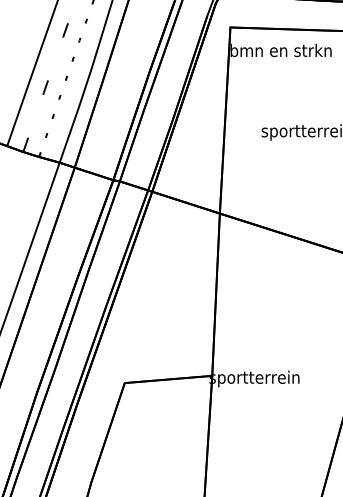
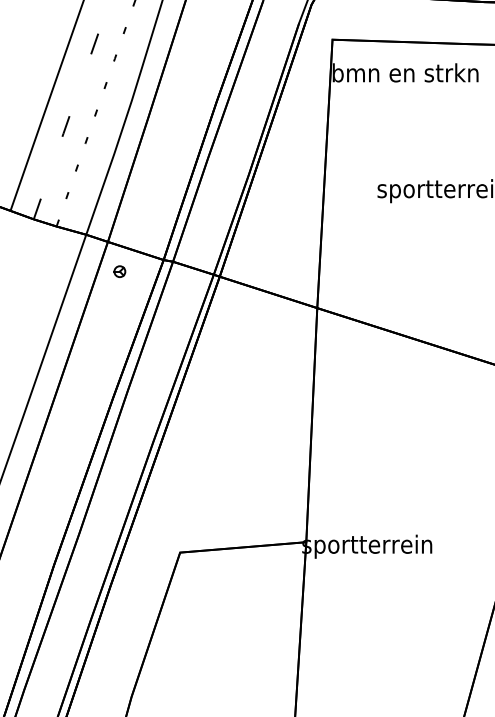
part: (82, 187) -> (119, 270), added

